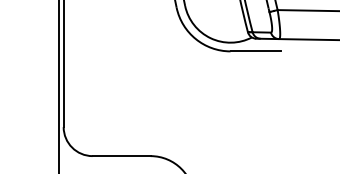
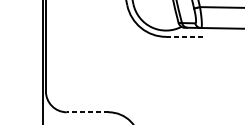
line: (256, 51) -> (184, 36), solid -> dashed
line: (121, 156) -> (87, 112), solid -> dashed

